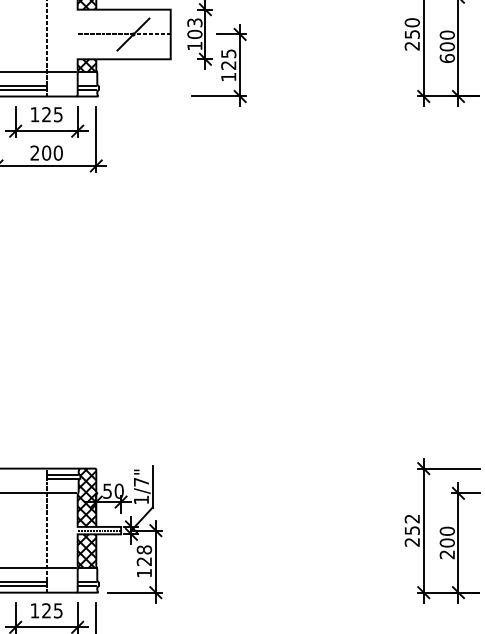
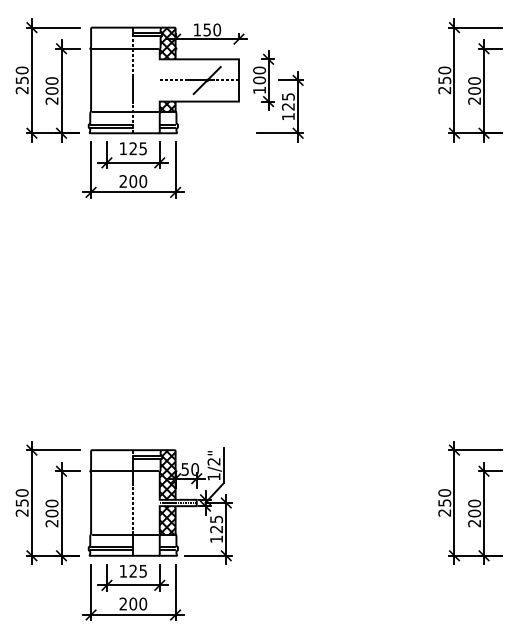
text: (194, 22) -> (259, 70), 103 -> 100
text: (447, 58) -> (474, 100), 600 -> 200
text: (140, 481) -> (213, 461), 1/7" -> 1/2"
text: (412, 518) -> (444, 492), 252 -> 250
text: (144, 550) -> (216, 519), 128 -> 125

